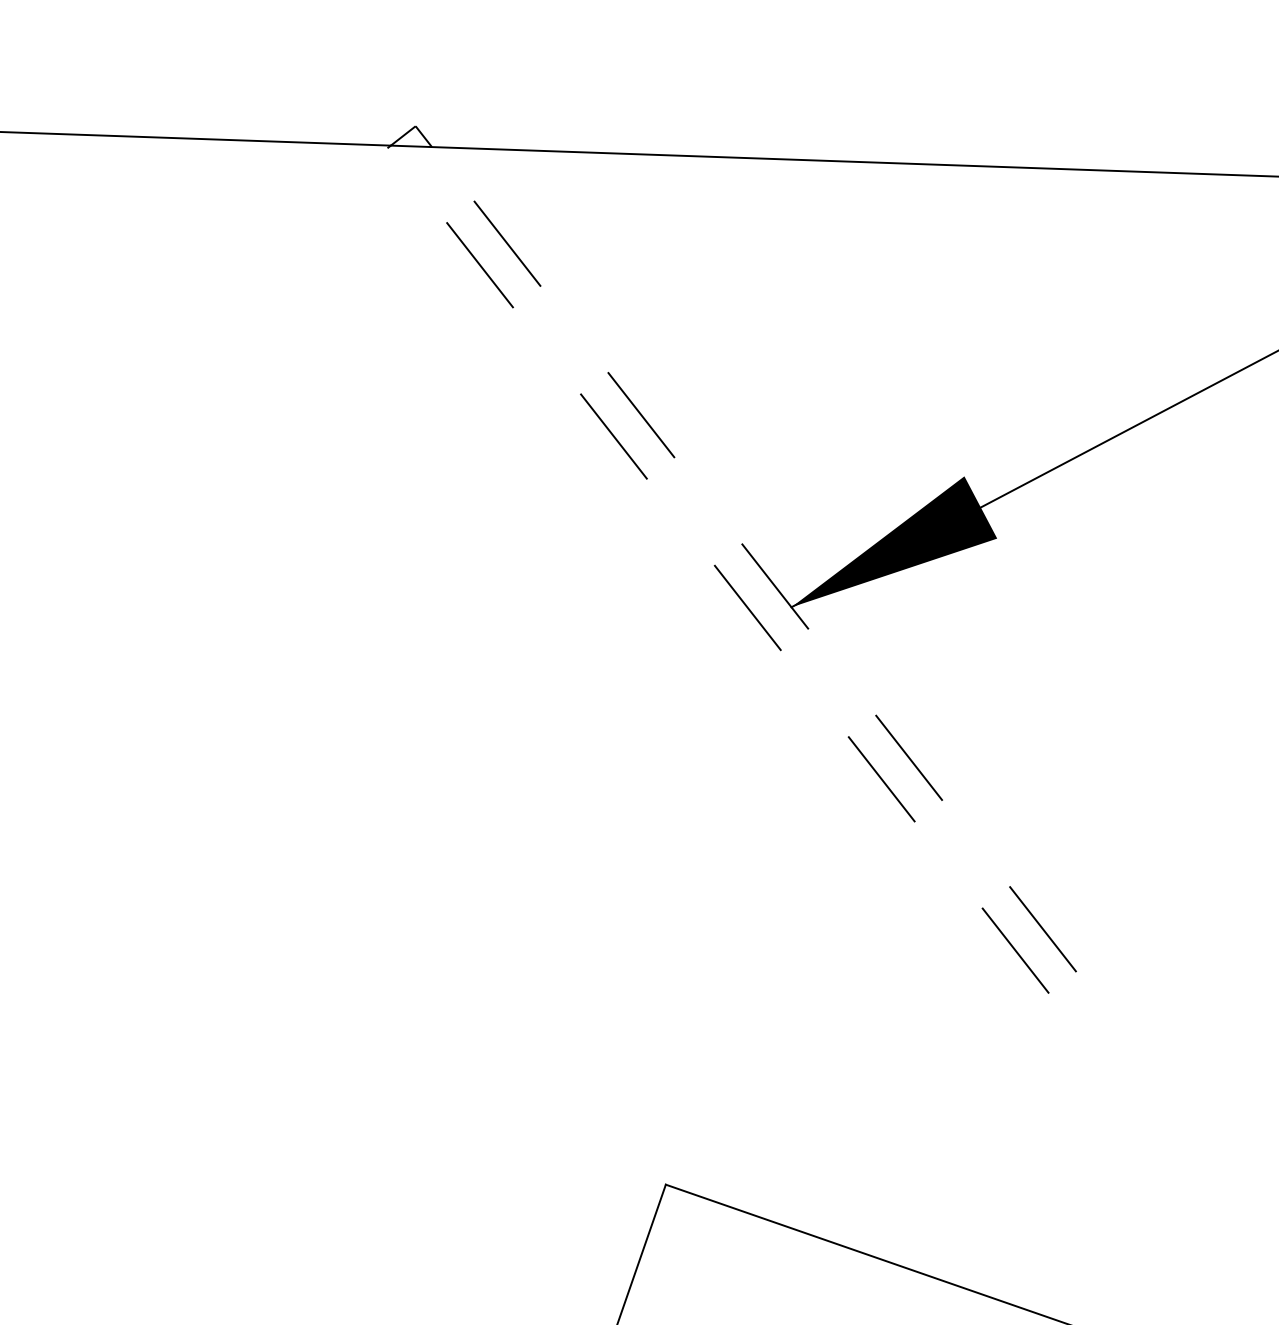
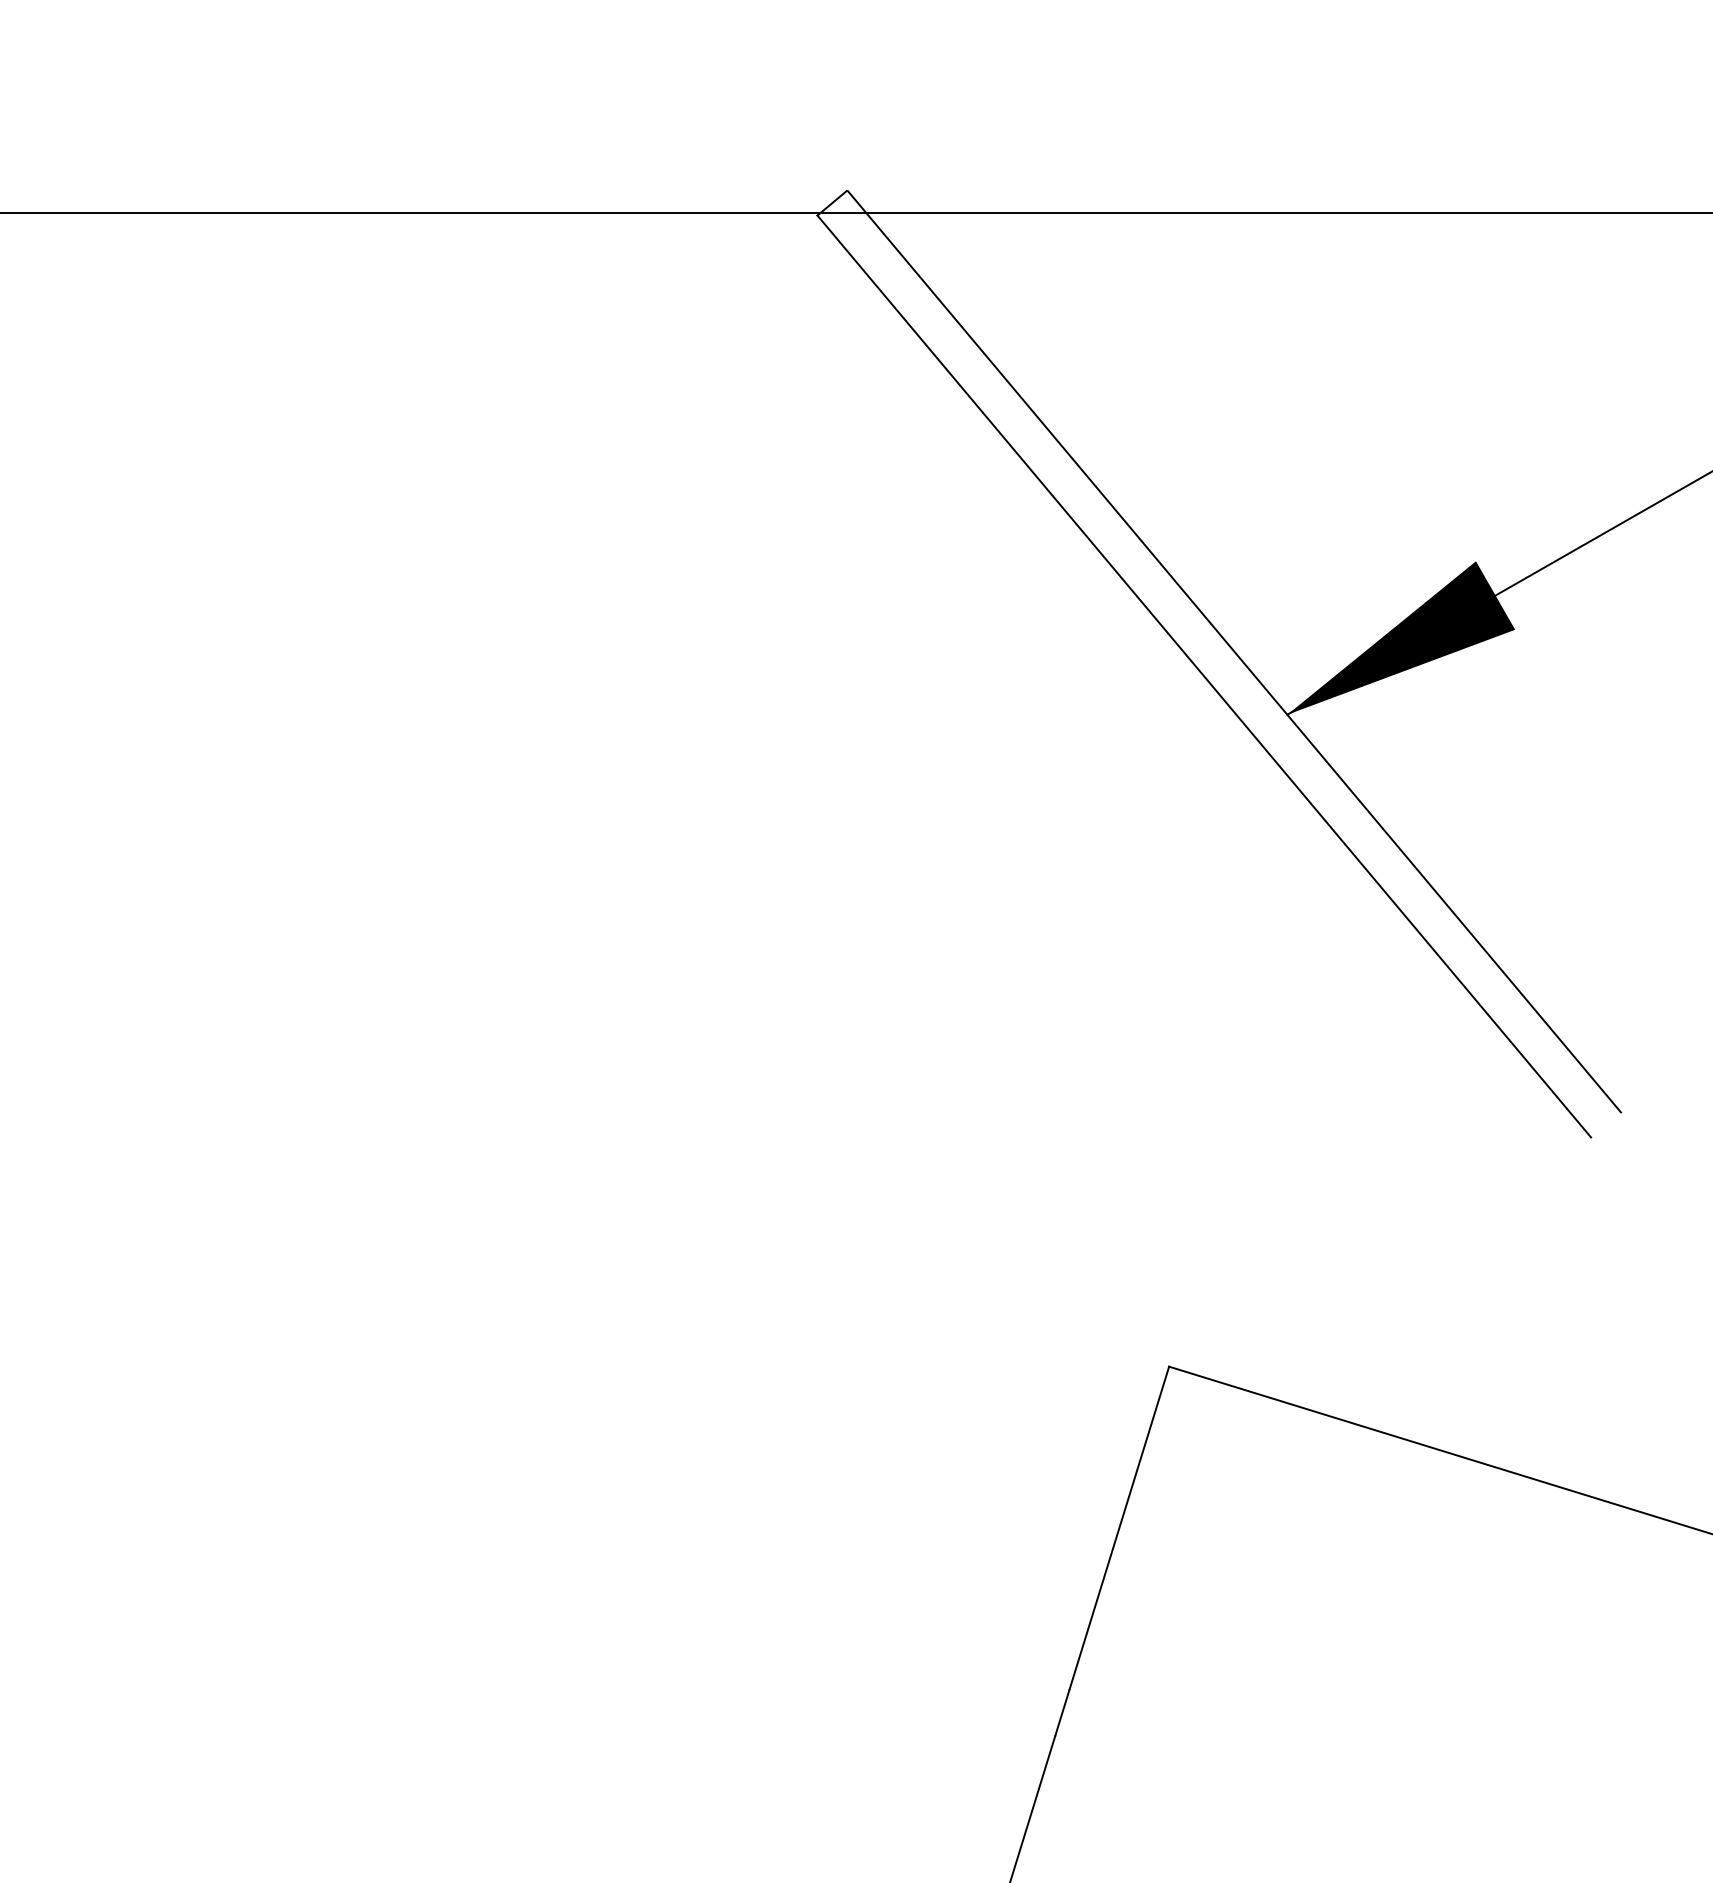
line: (754, 559) -> (1243, 662), dashed -> solid
line: (718, 570) -> (1204, 676), dashed -> solid

